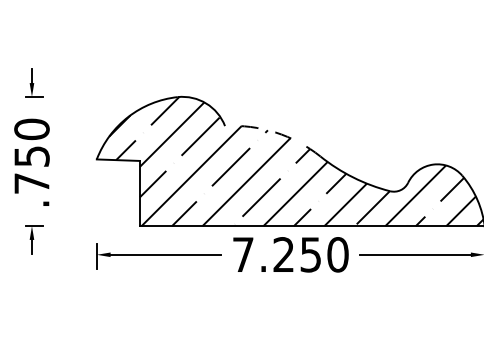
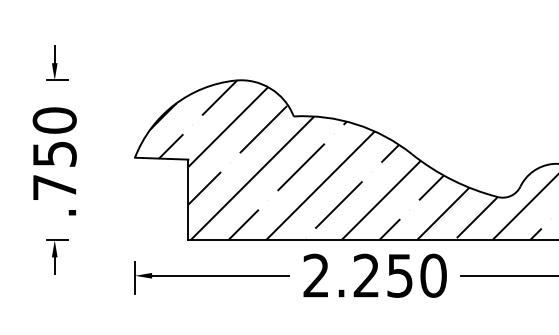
arc: (275, 132) -> (356, 124), dashed -> solid
text: (243, 254) -> (316, 275), 7.250 -> 2.250

